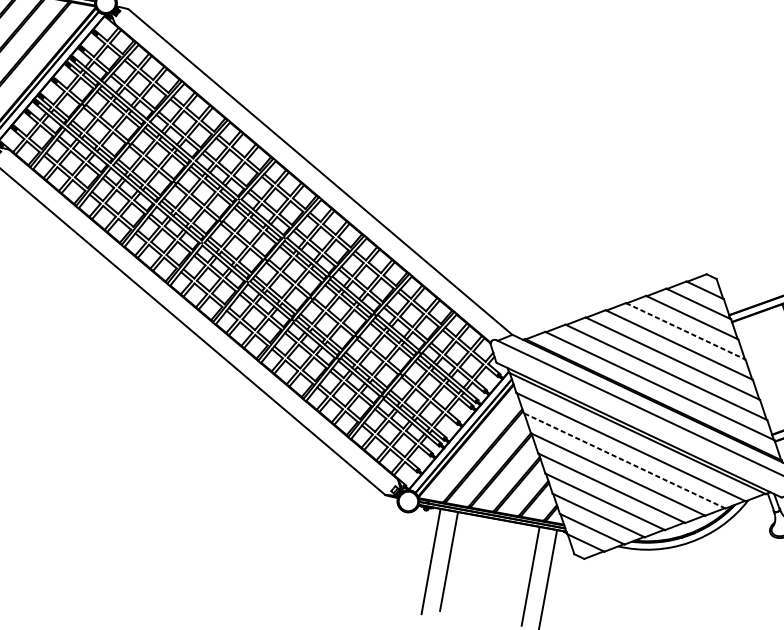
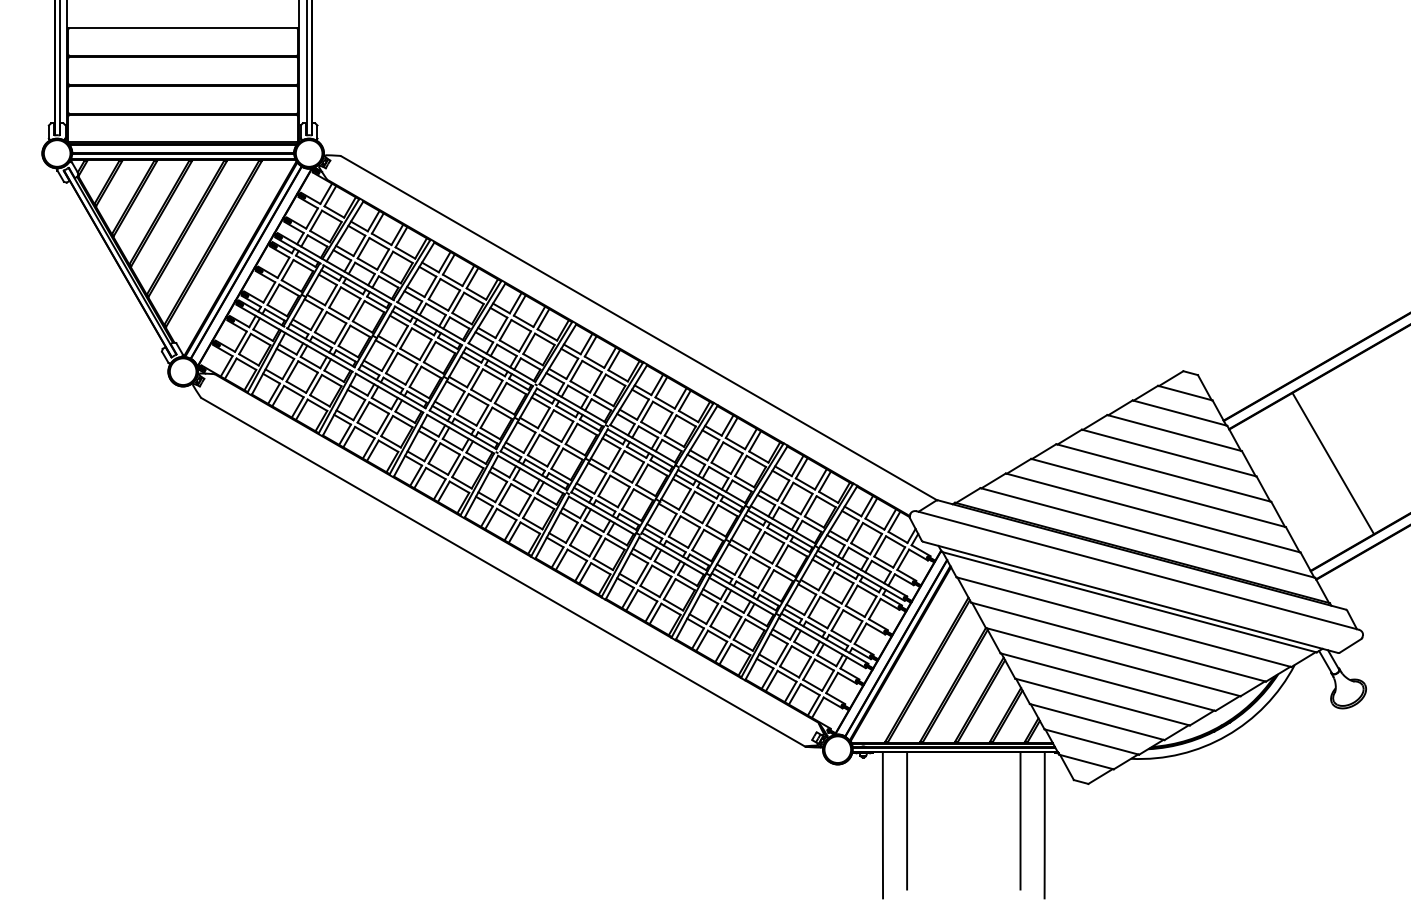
line: (685, 331) -> (1169, 453), dashed -> solid
line: (624, 461) -> (1118, 642), dashed -> solid

